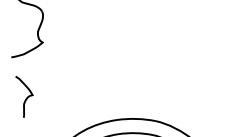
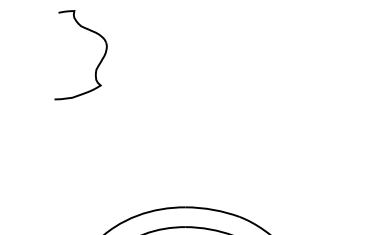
curve: (27, 96) -> (68, 156), removed

